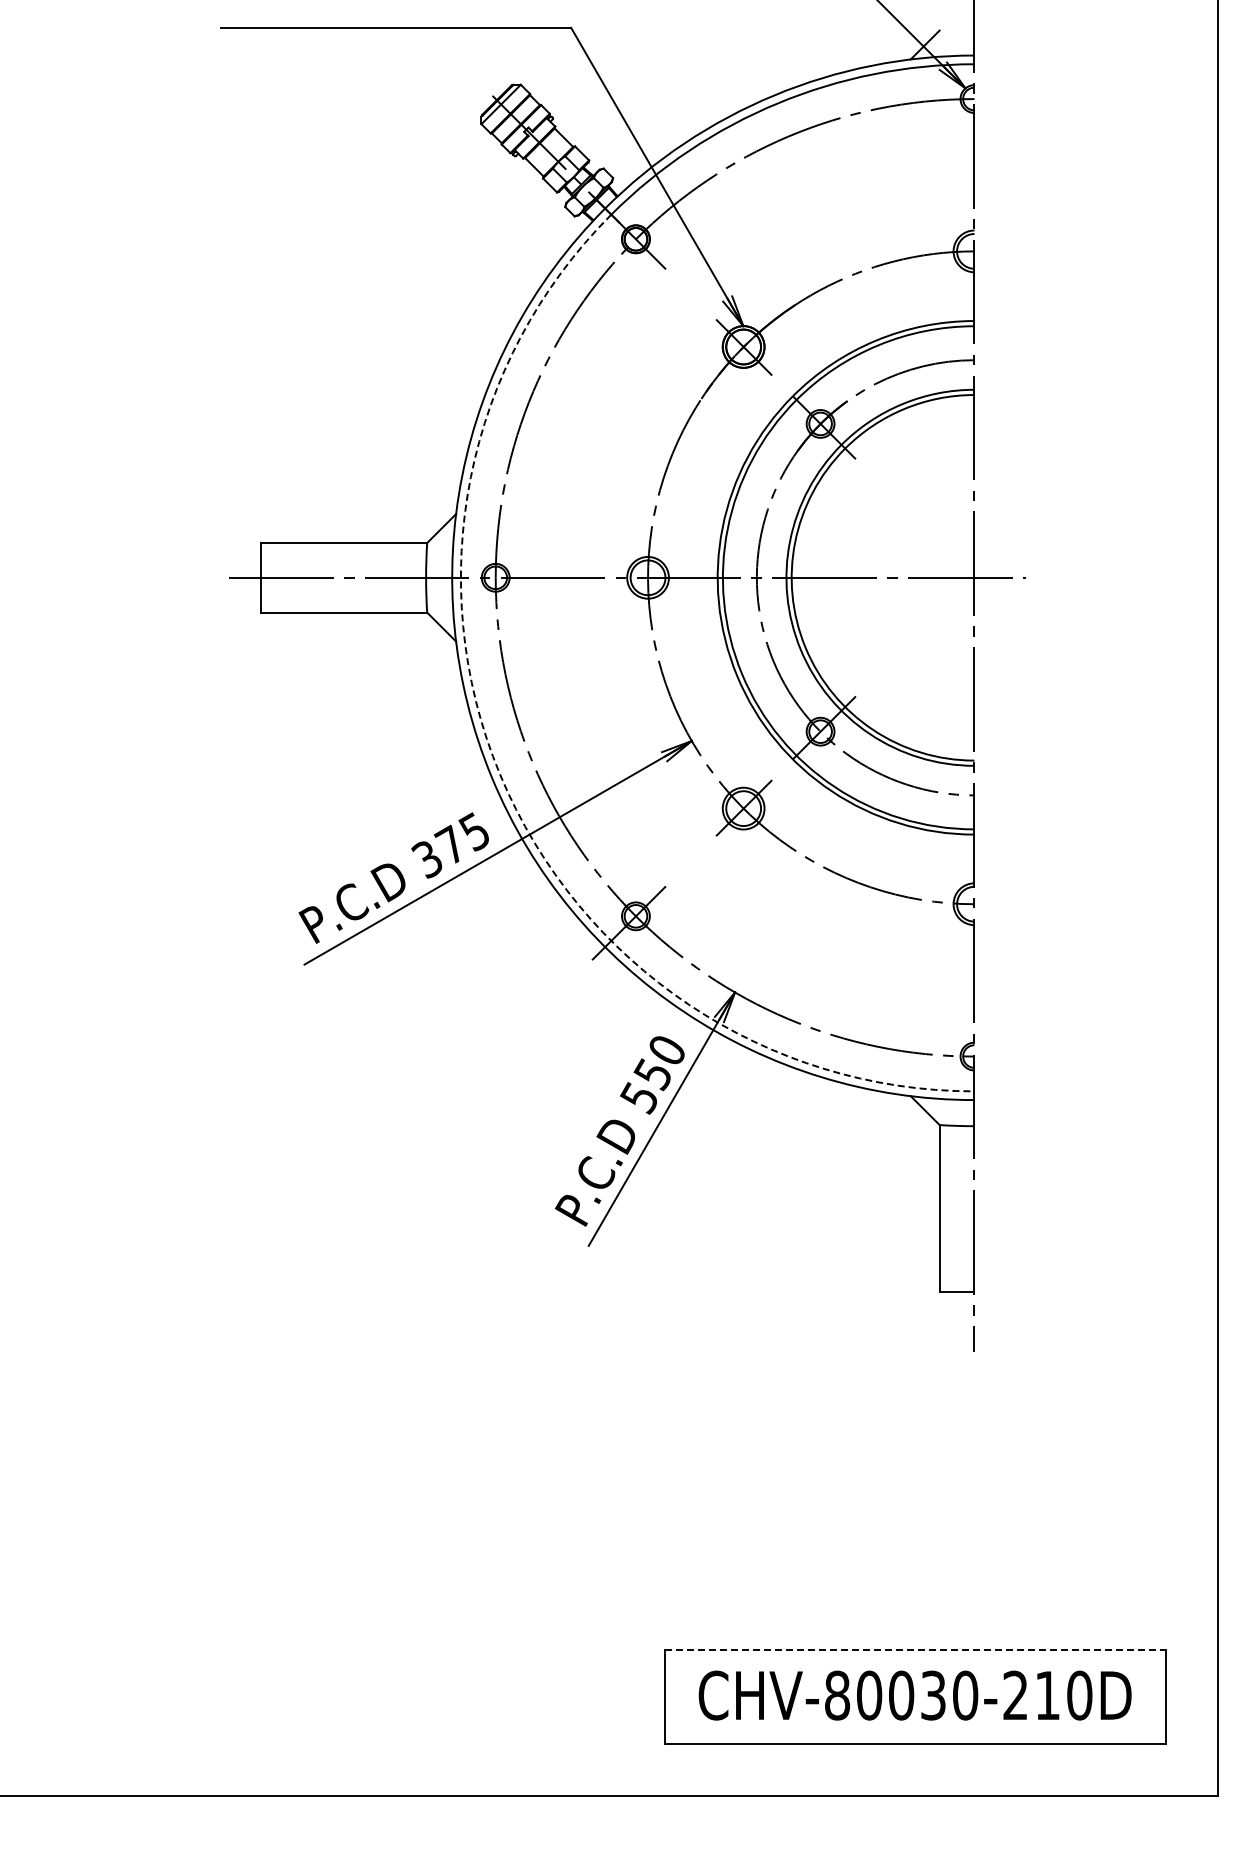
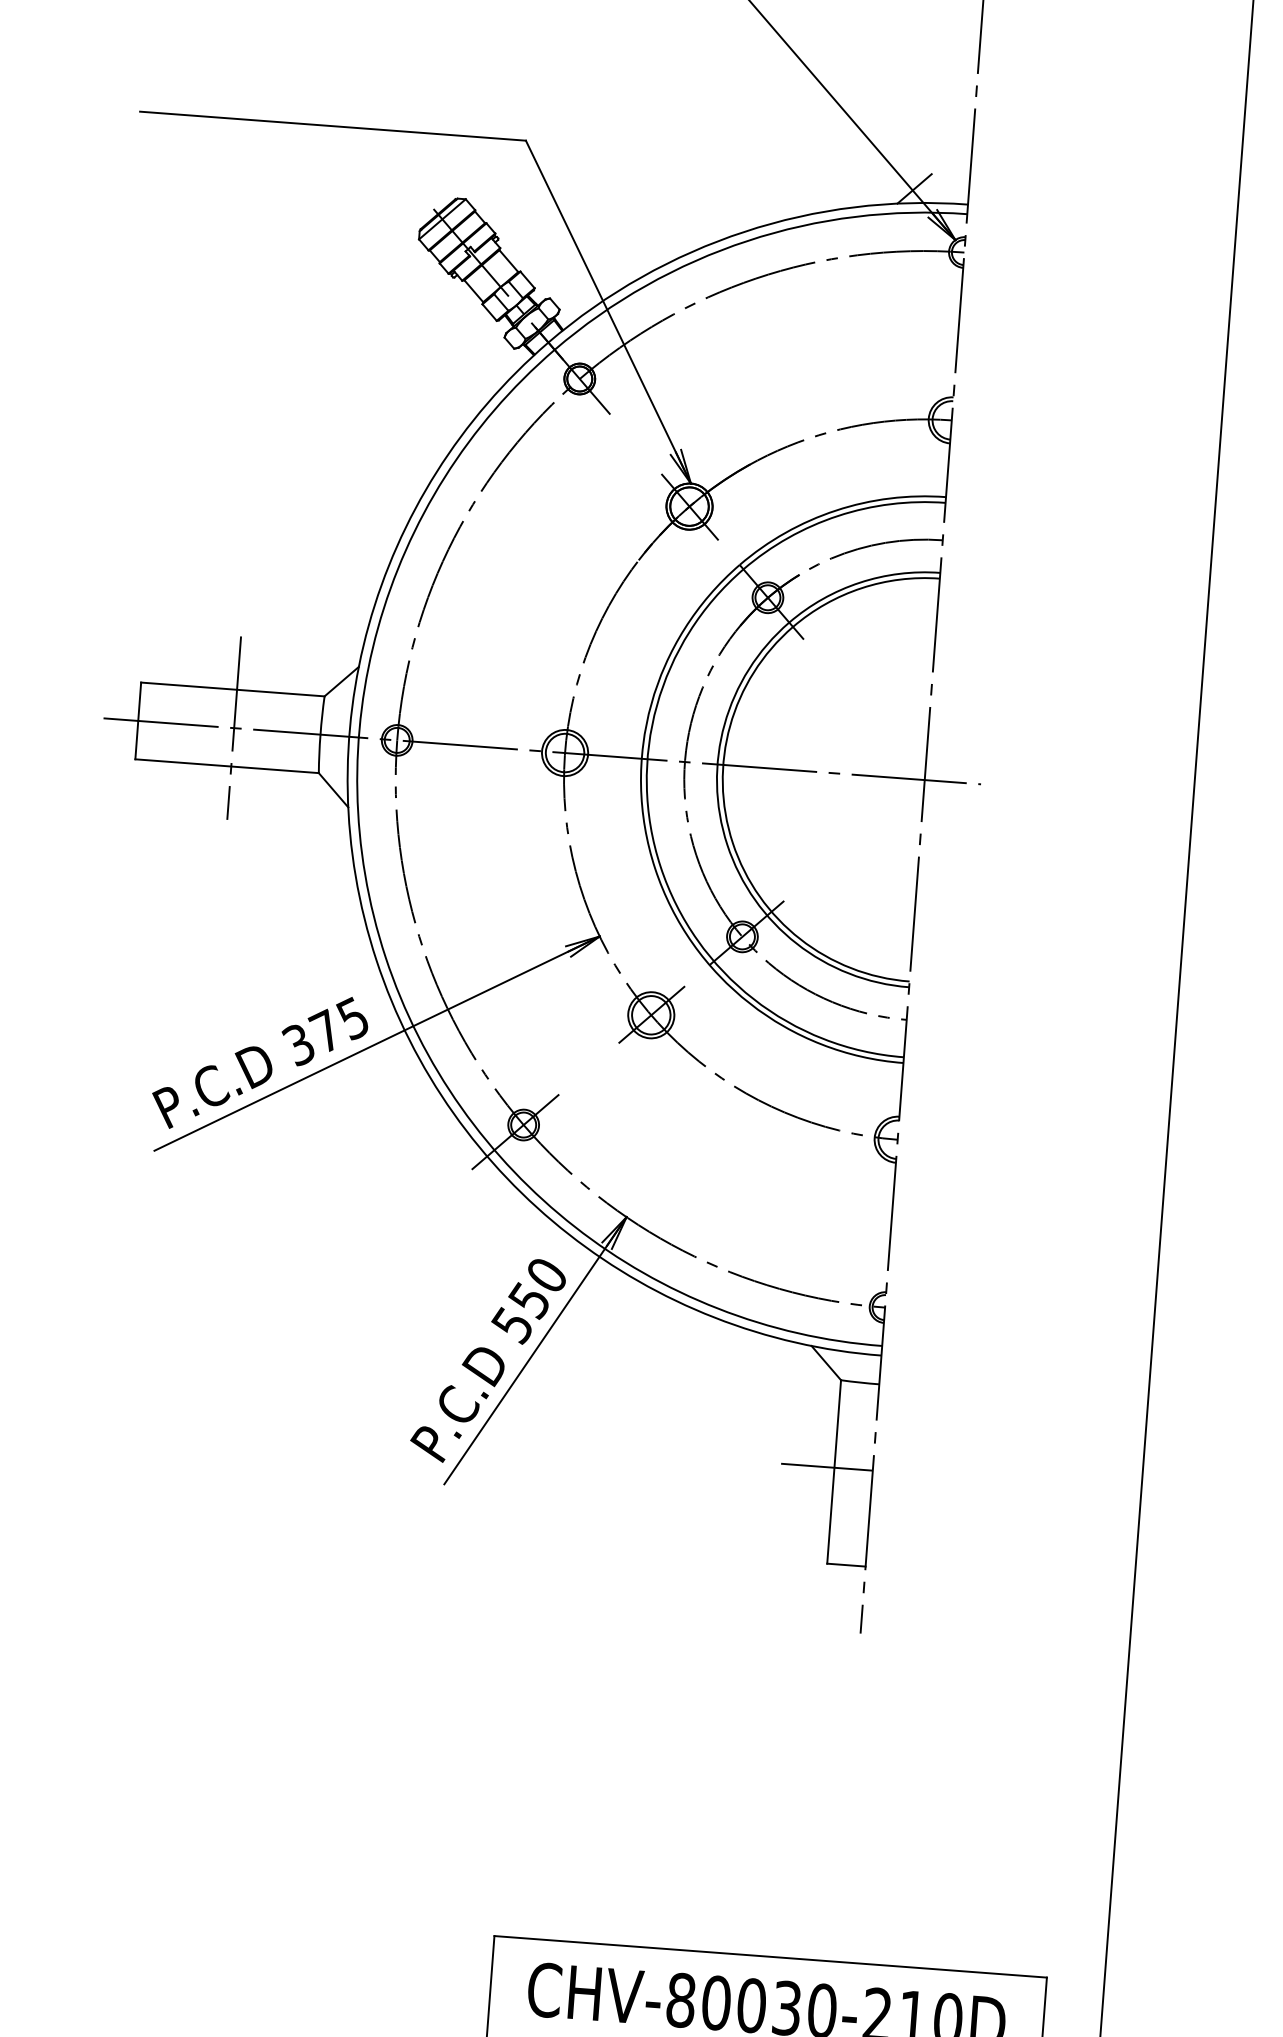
line: (347, 577) -> (233, 727), added
arc: (500, 774) -> (386, 957), dashed -> solid
line: (932, 1204) -> (826, 1467), added
line: (915, 1650) -> (770, 1957), dashed -> solid

